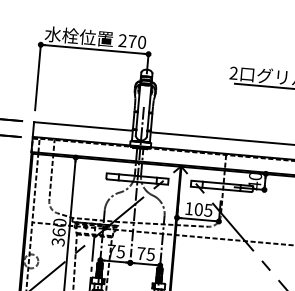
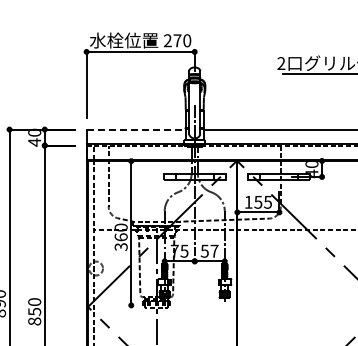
line: (83, 126) -> (136, 129), solid -> dashed
text: (199, 208) -> (258, 201), 105 -> 155
text: (145, 253) -> (209, 250), 75 -> 57

